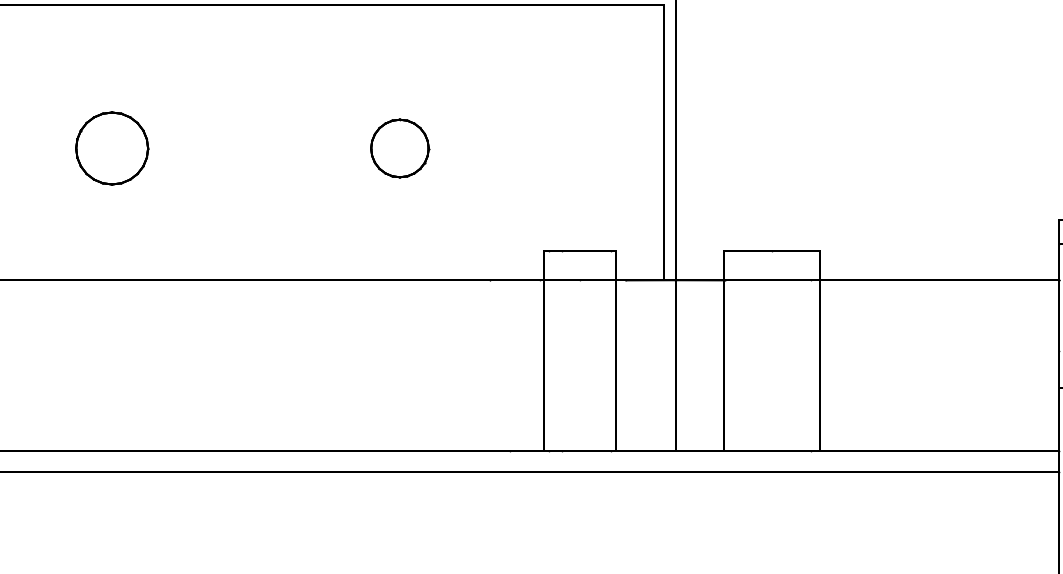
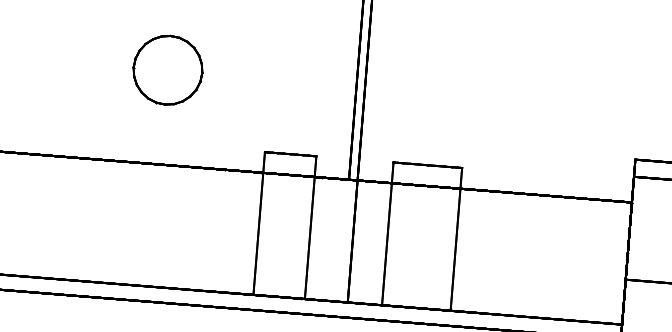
part: (399, 148) -> (167, 70), size x1.67

